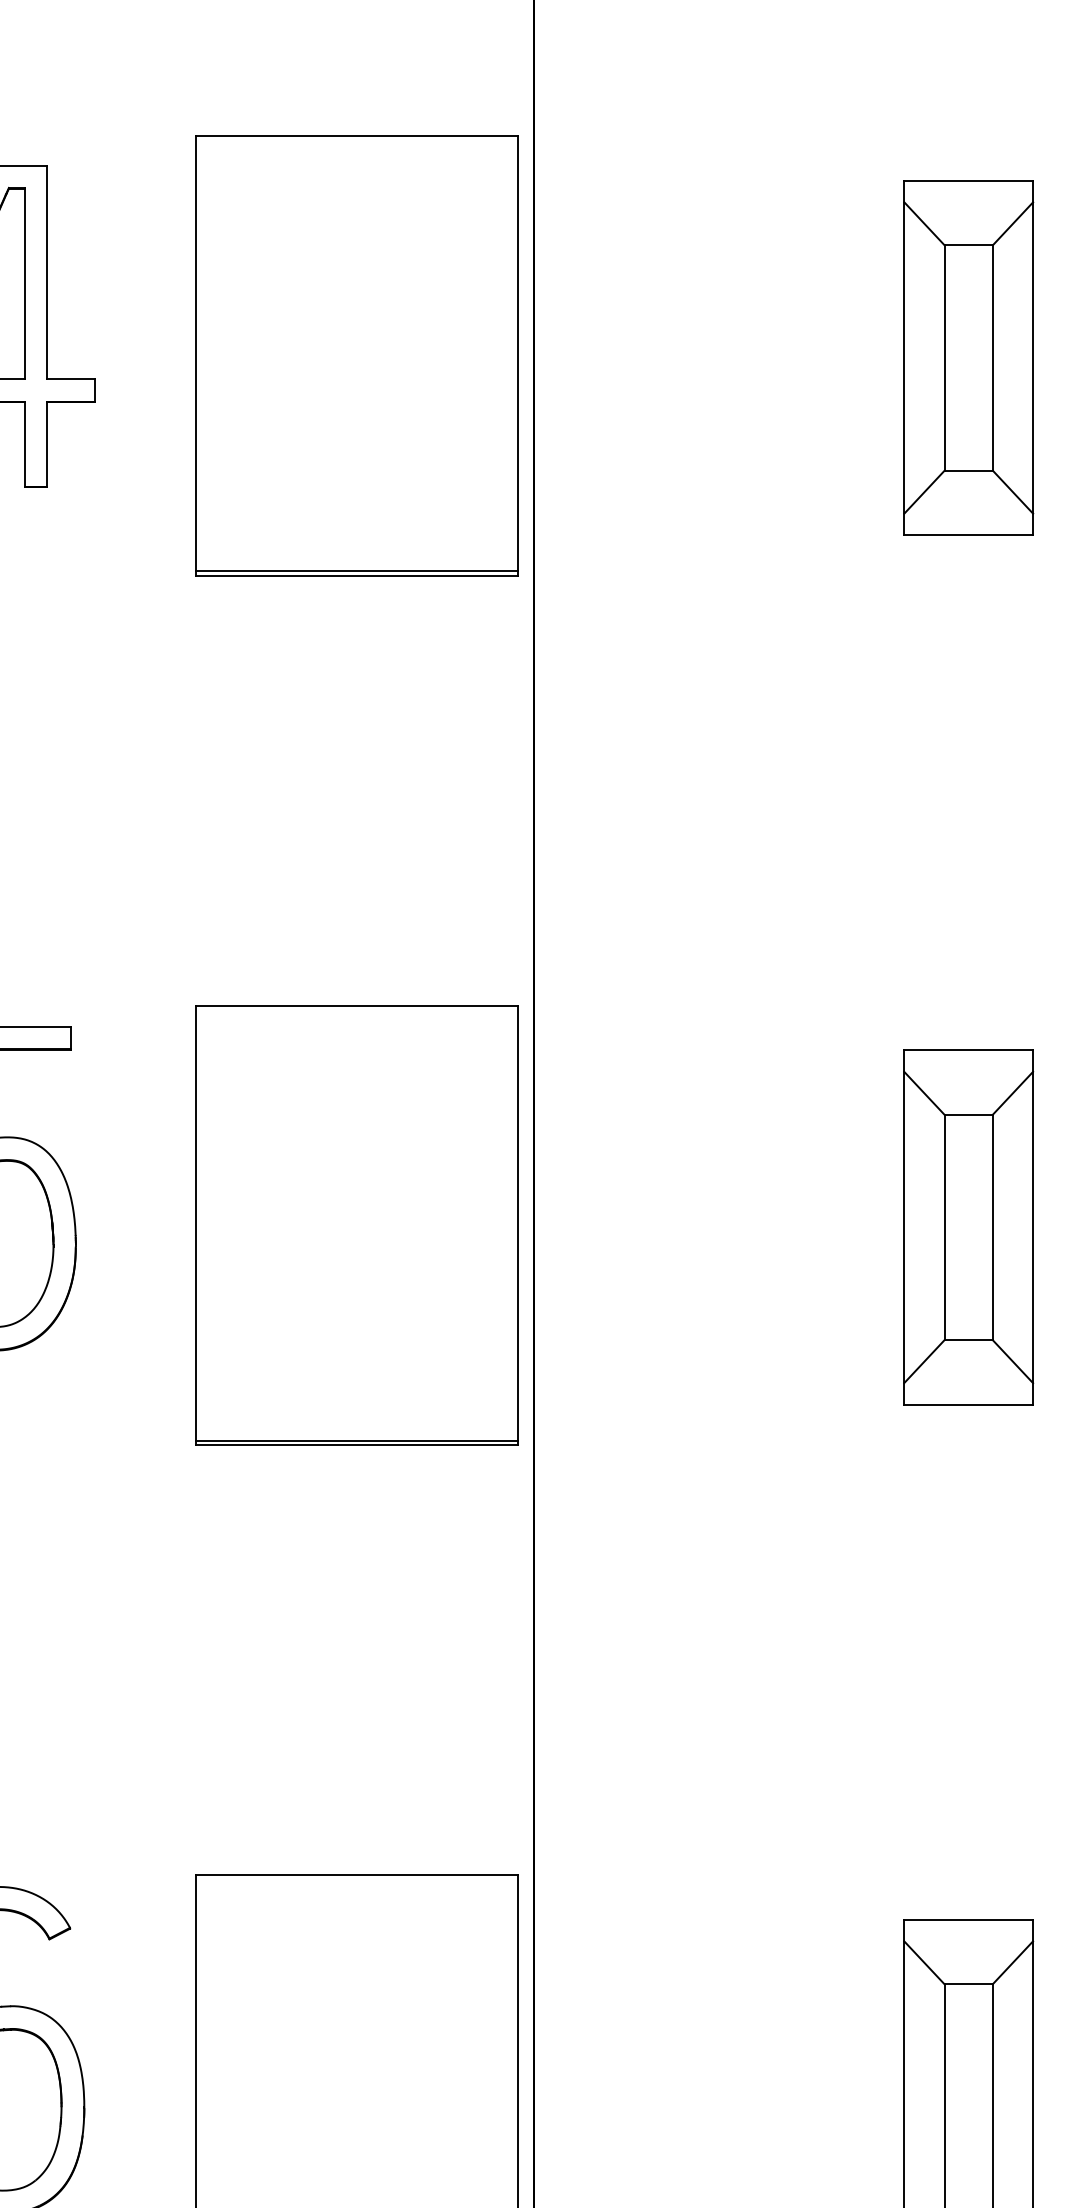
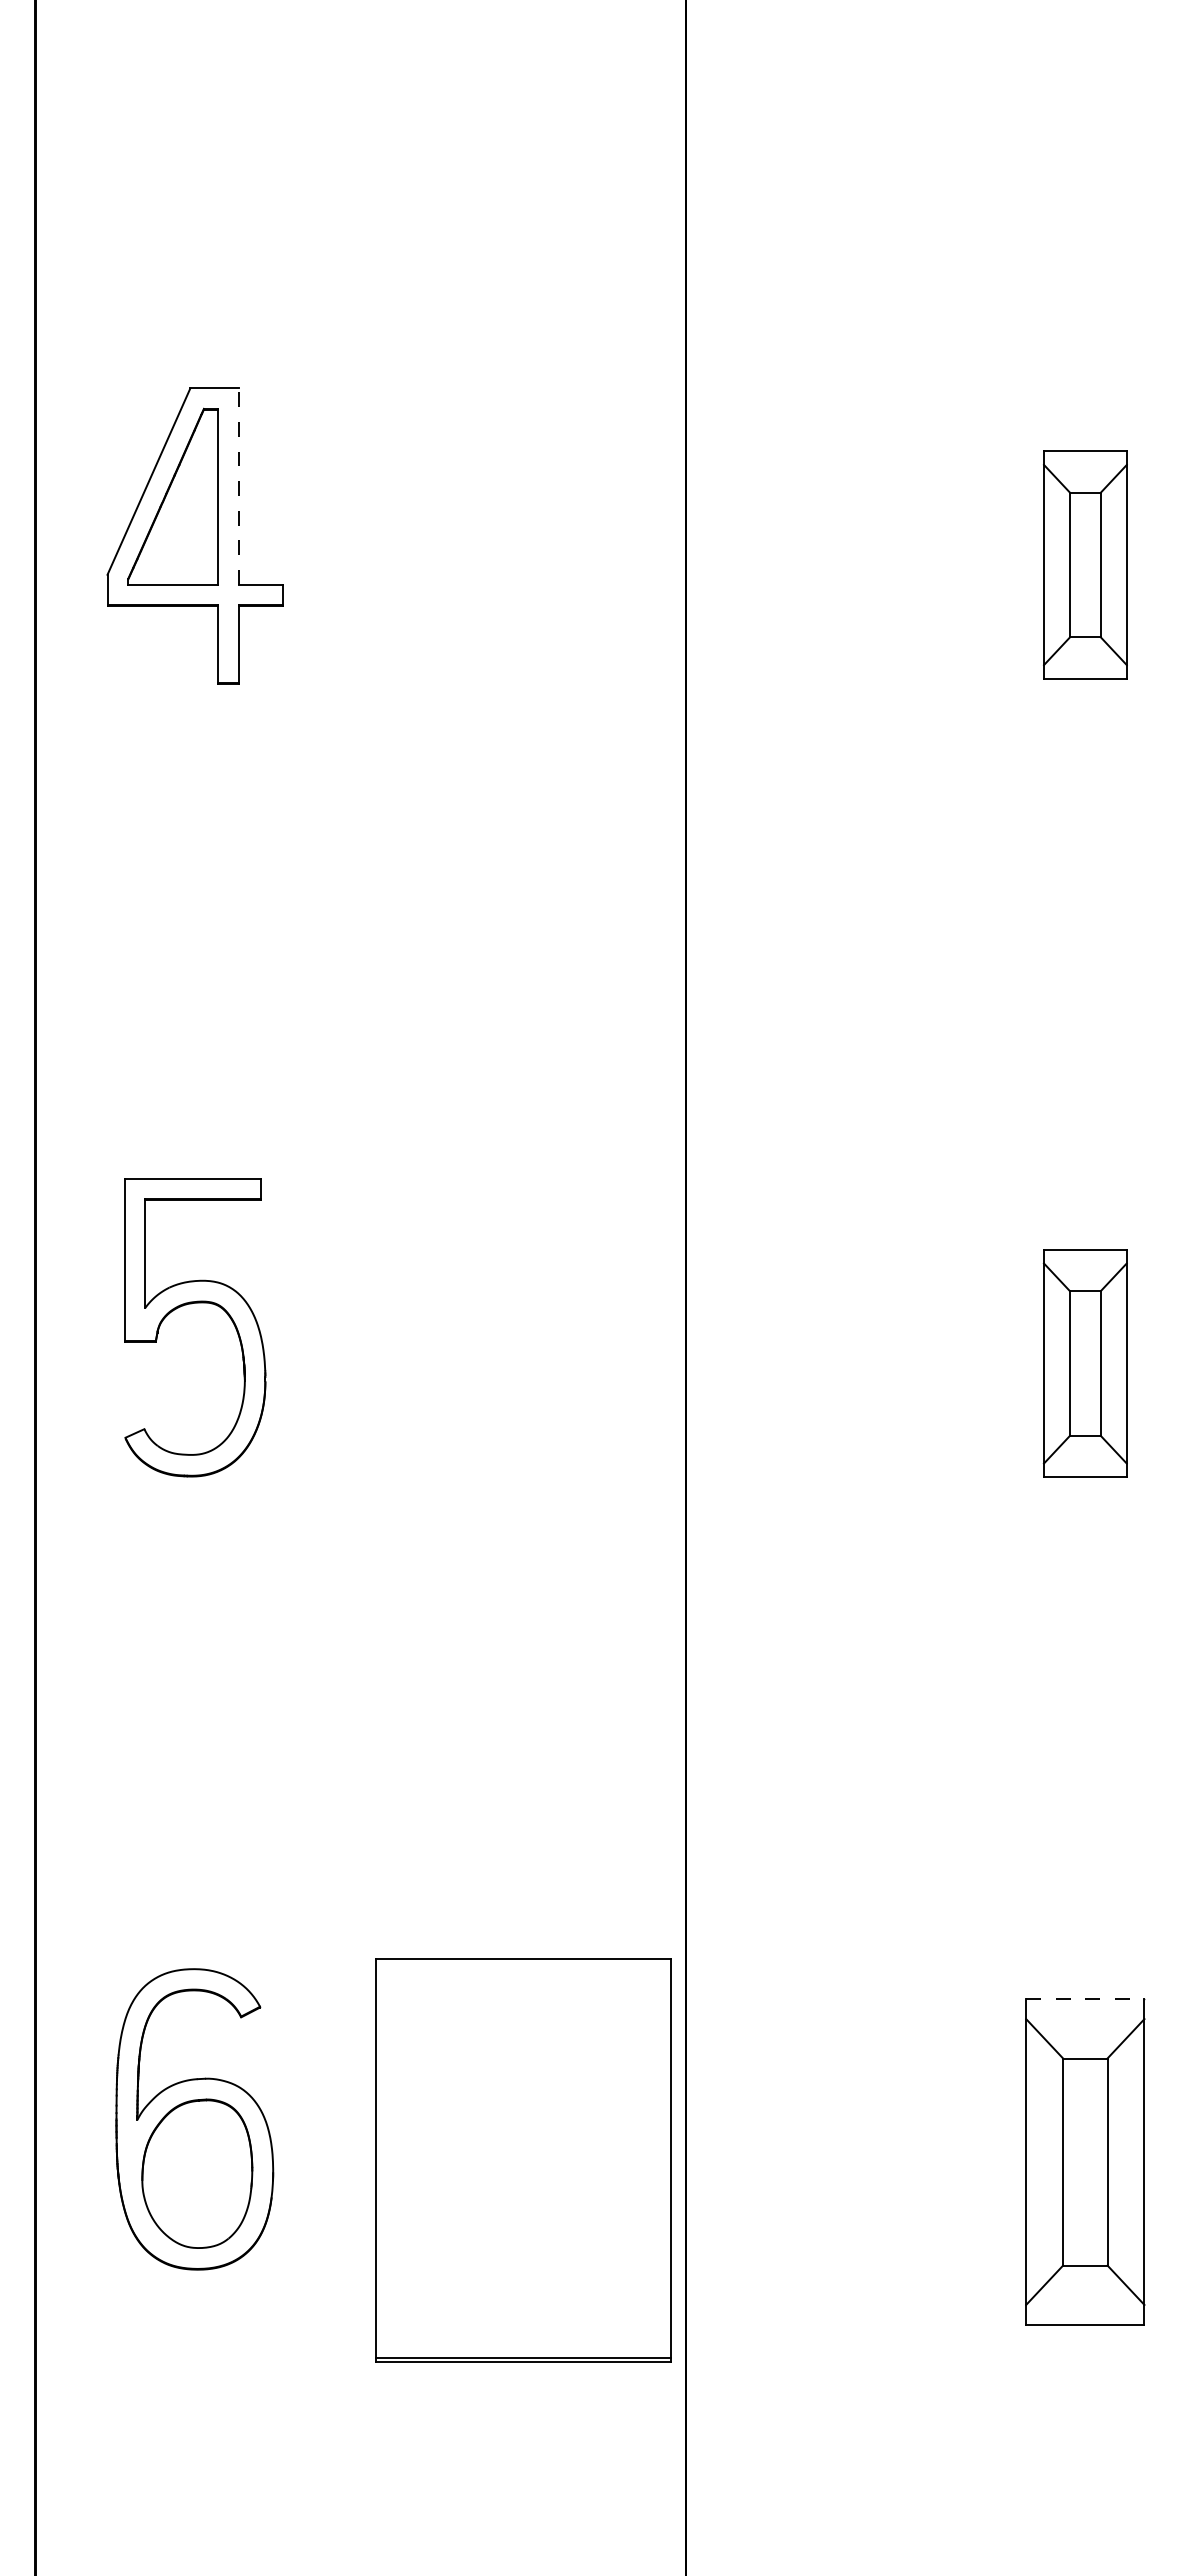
line: (47, 272) -> (239, 486), solid -> dashed
part: (356, 355) -> (523, 562), removed
part: (968, 357) -> (1085, 564), size x0.7
part: (356, 1225) -> (523, 1361), removed
part: (968, 1227) -> (1085, 1363), size x0.7
line: (968, 1919) -> (1085, 1999), solid -> dashed

